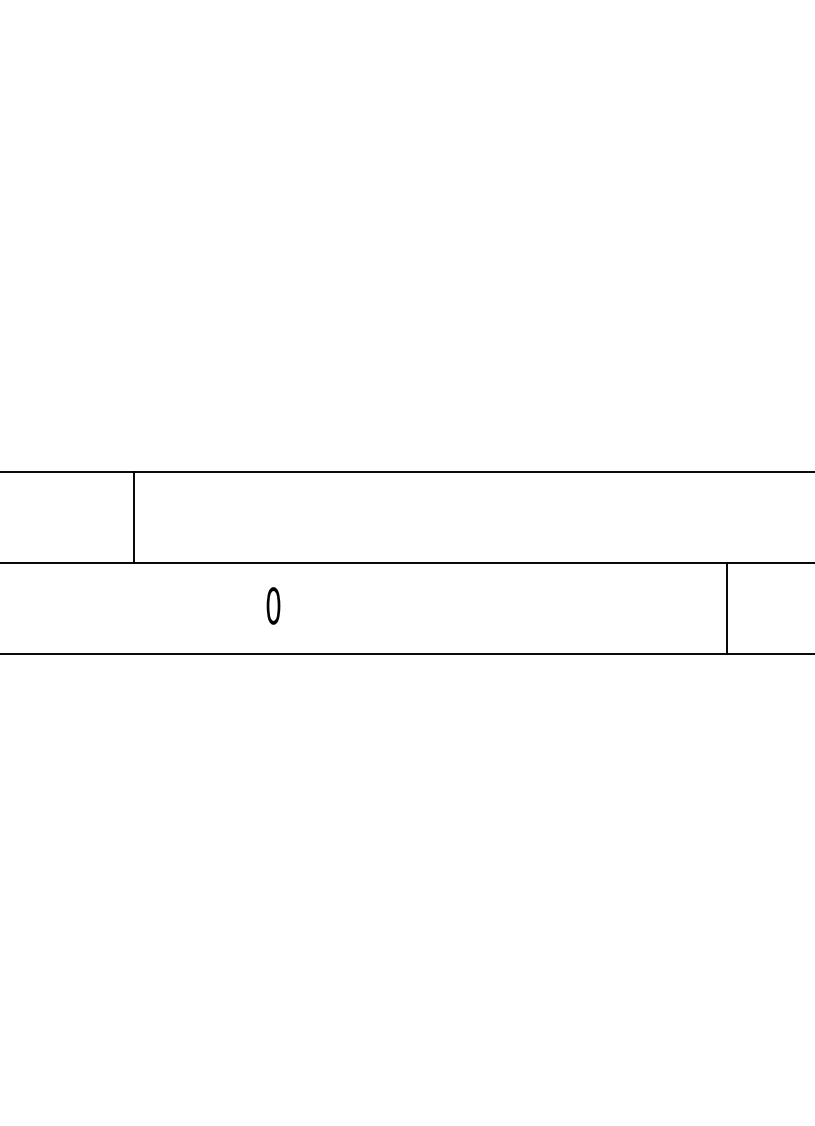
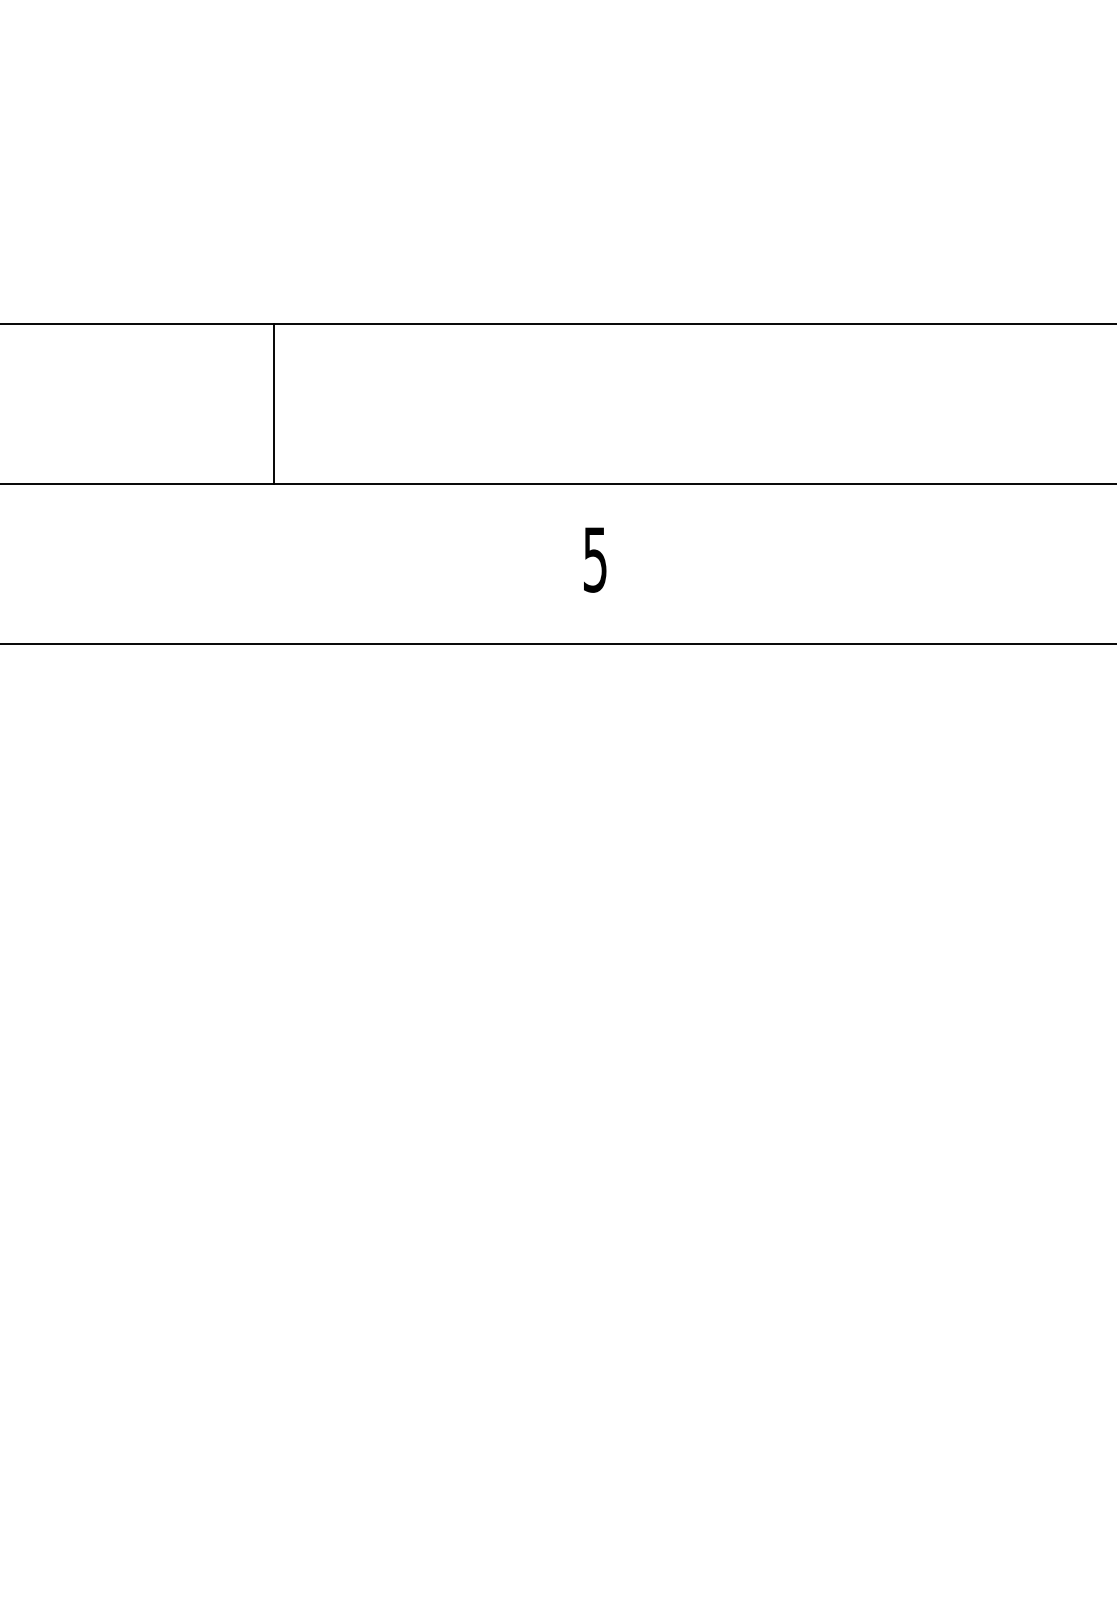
line: (134, 517) -> (274, 403), moved
text: (273, 605) -> (595, 558), 0 -> 5

